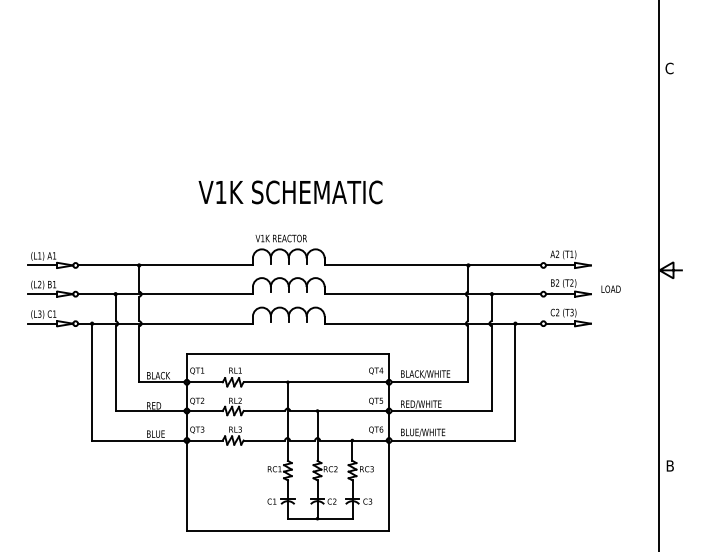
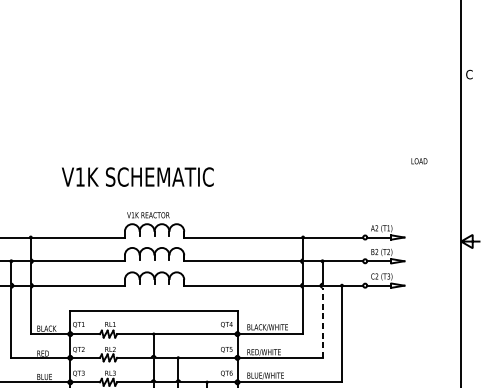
text: (290, 192) -> (137, 177), moved
text: (610, 288) -> (418, 160), moved
line: (491, 368) -> (322, 322), solid -> dashed

